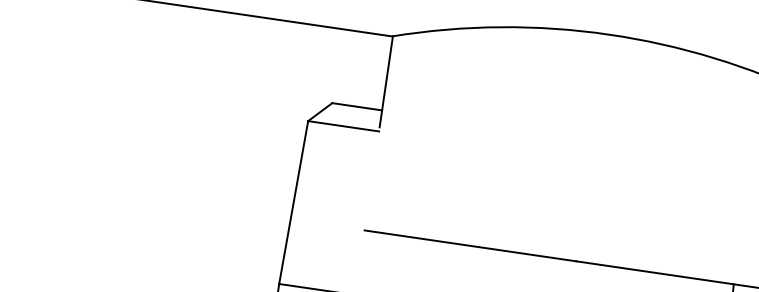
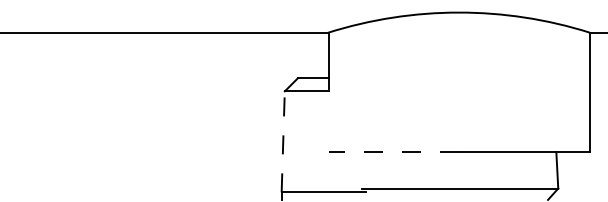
line: (294, 202) -> (283, 141), solid -> dashed
line: (469, 245) -> (393, 152), solid -> dashed

